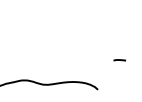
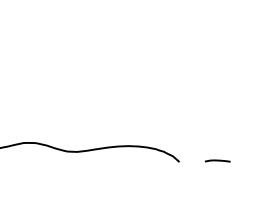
line: (119, 60) -> (217, 161), moved

